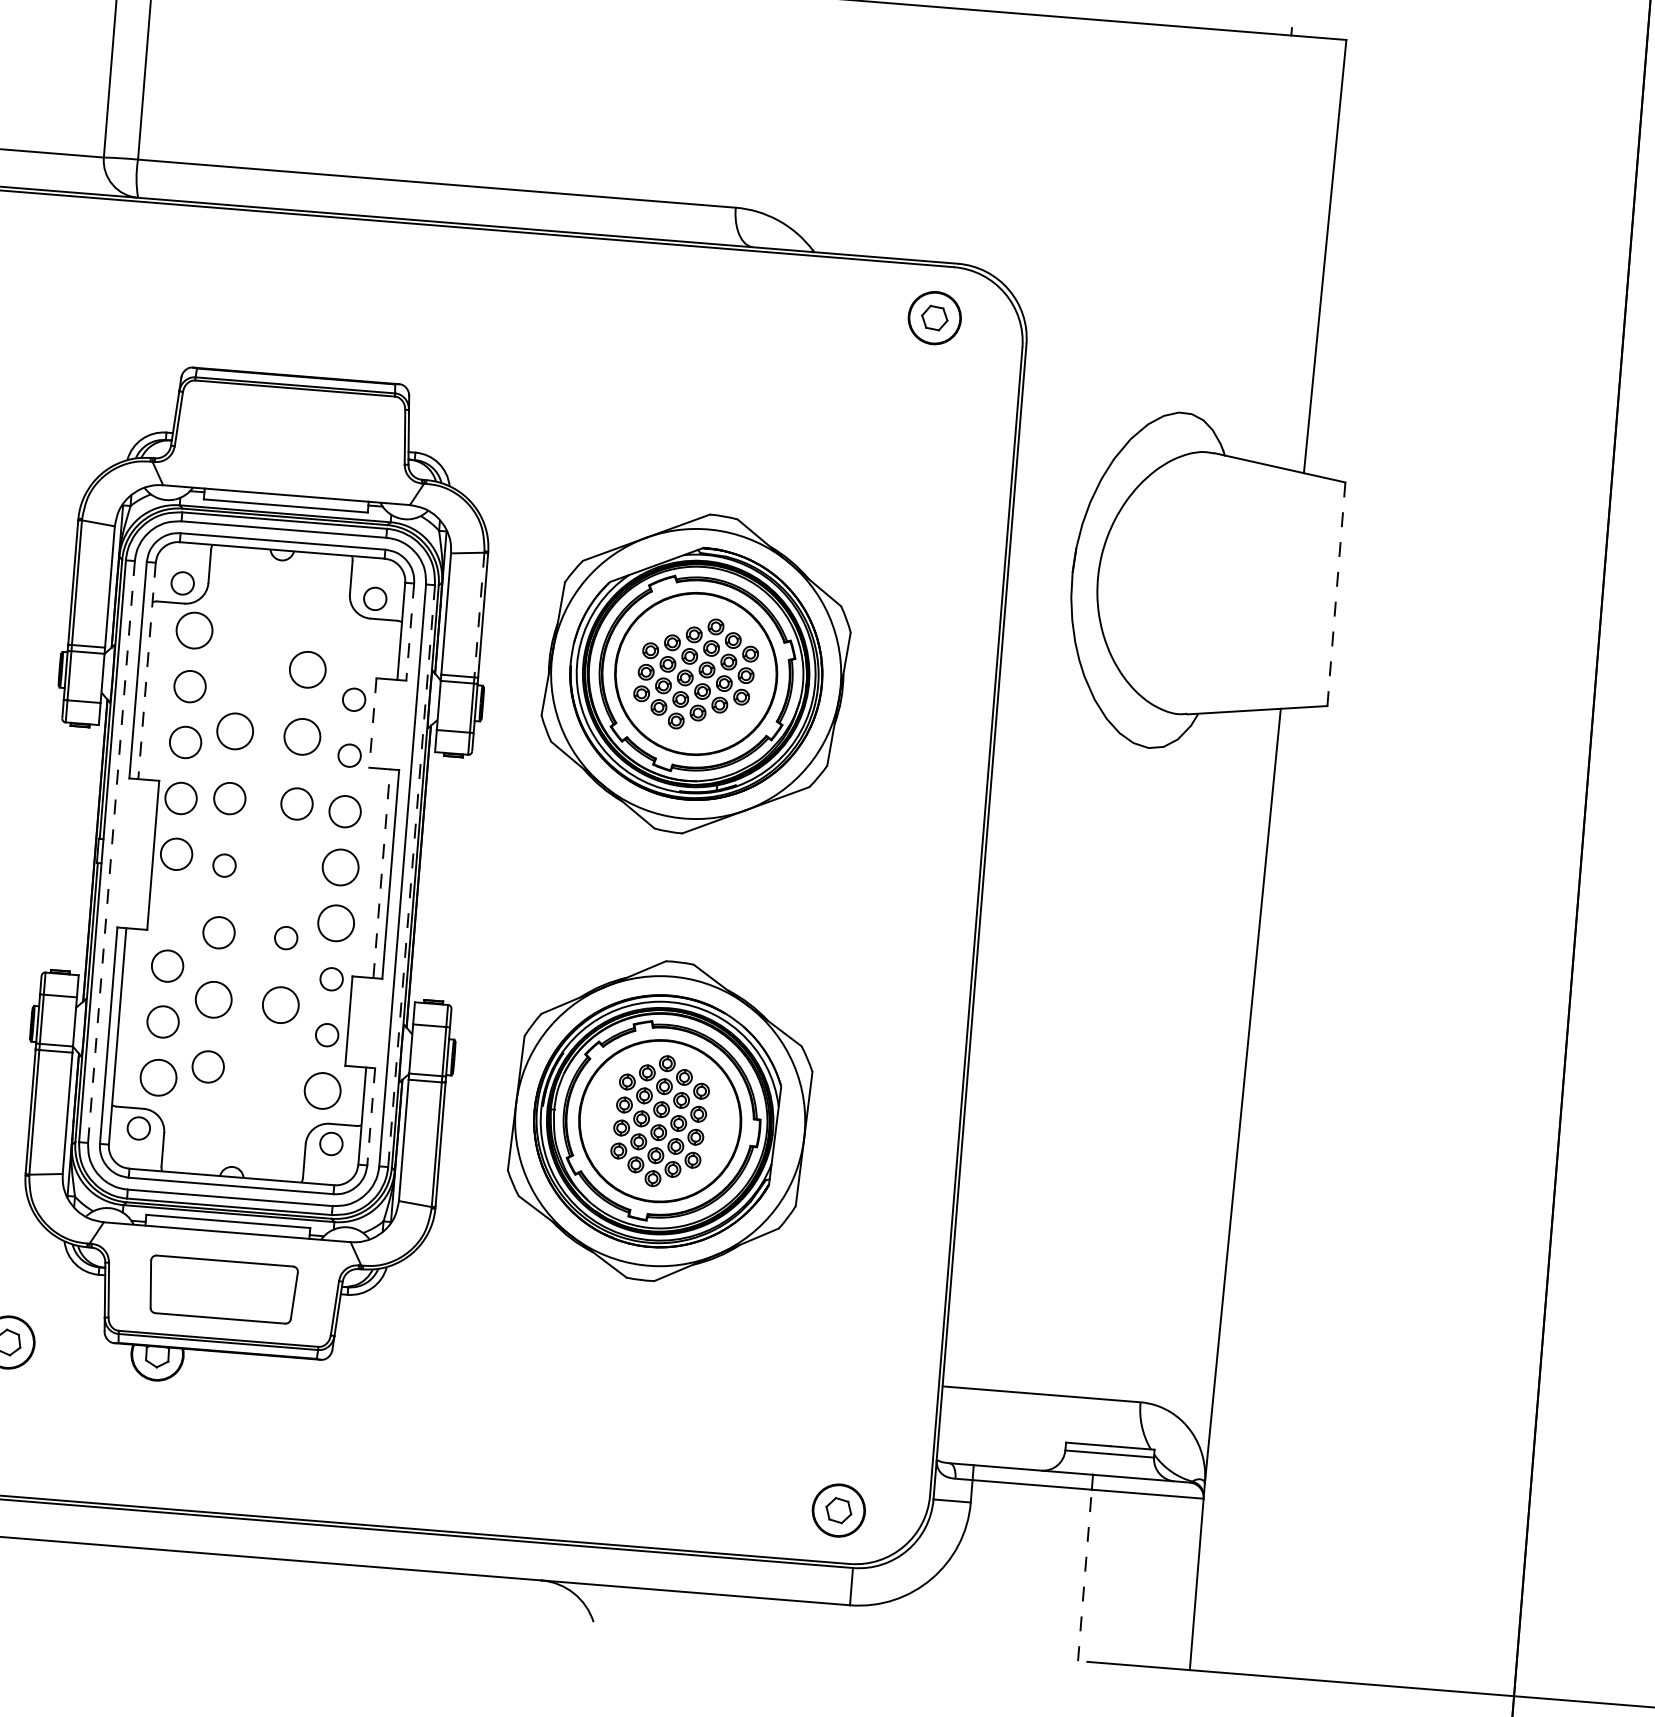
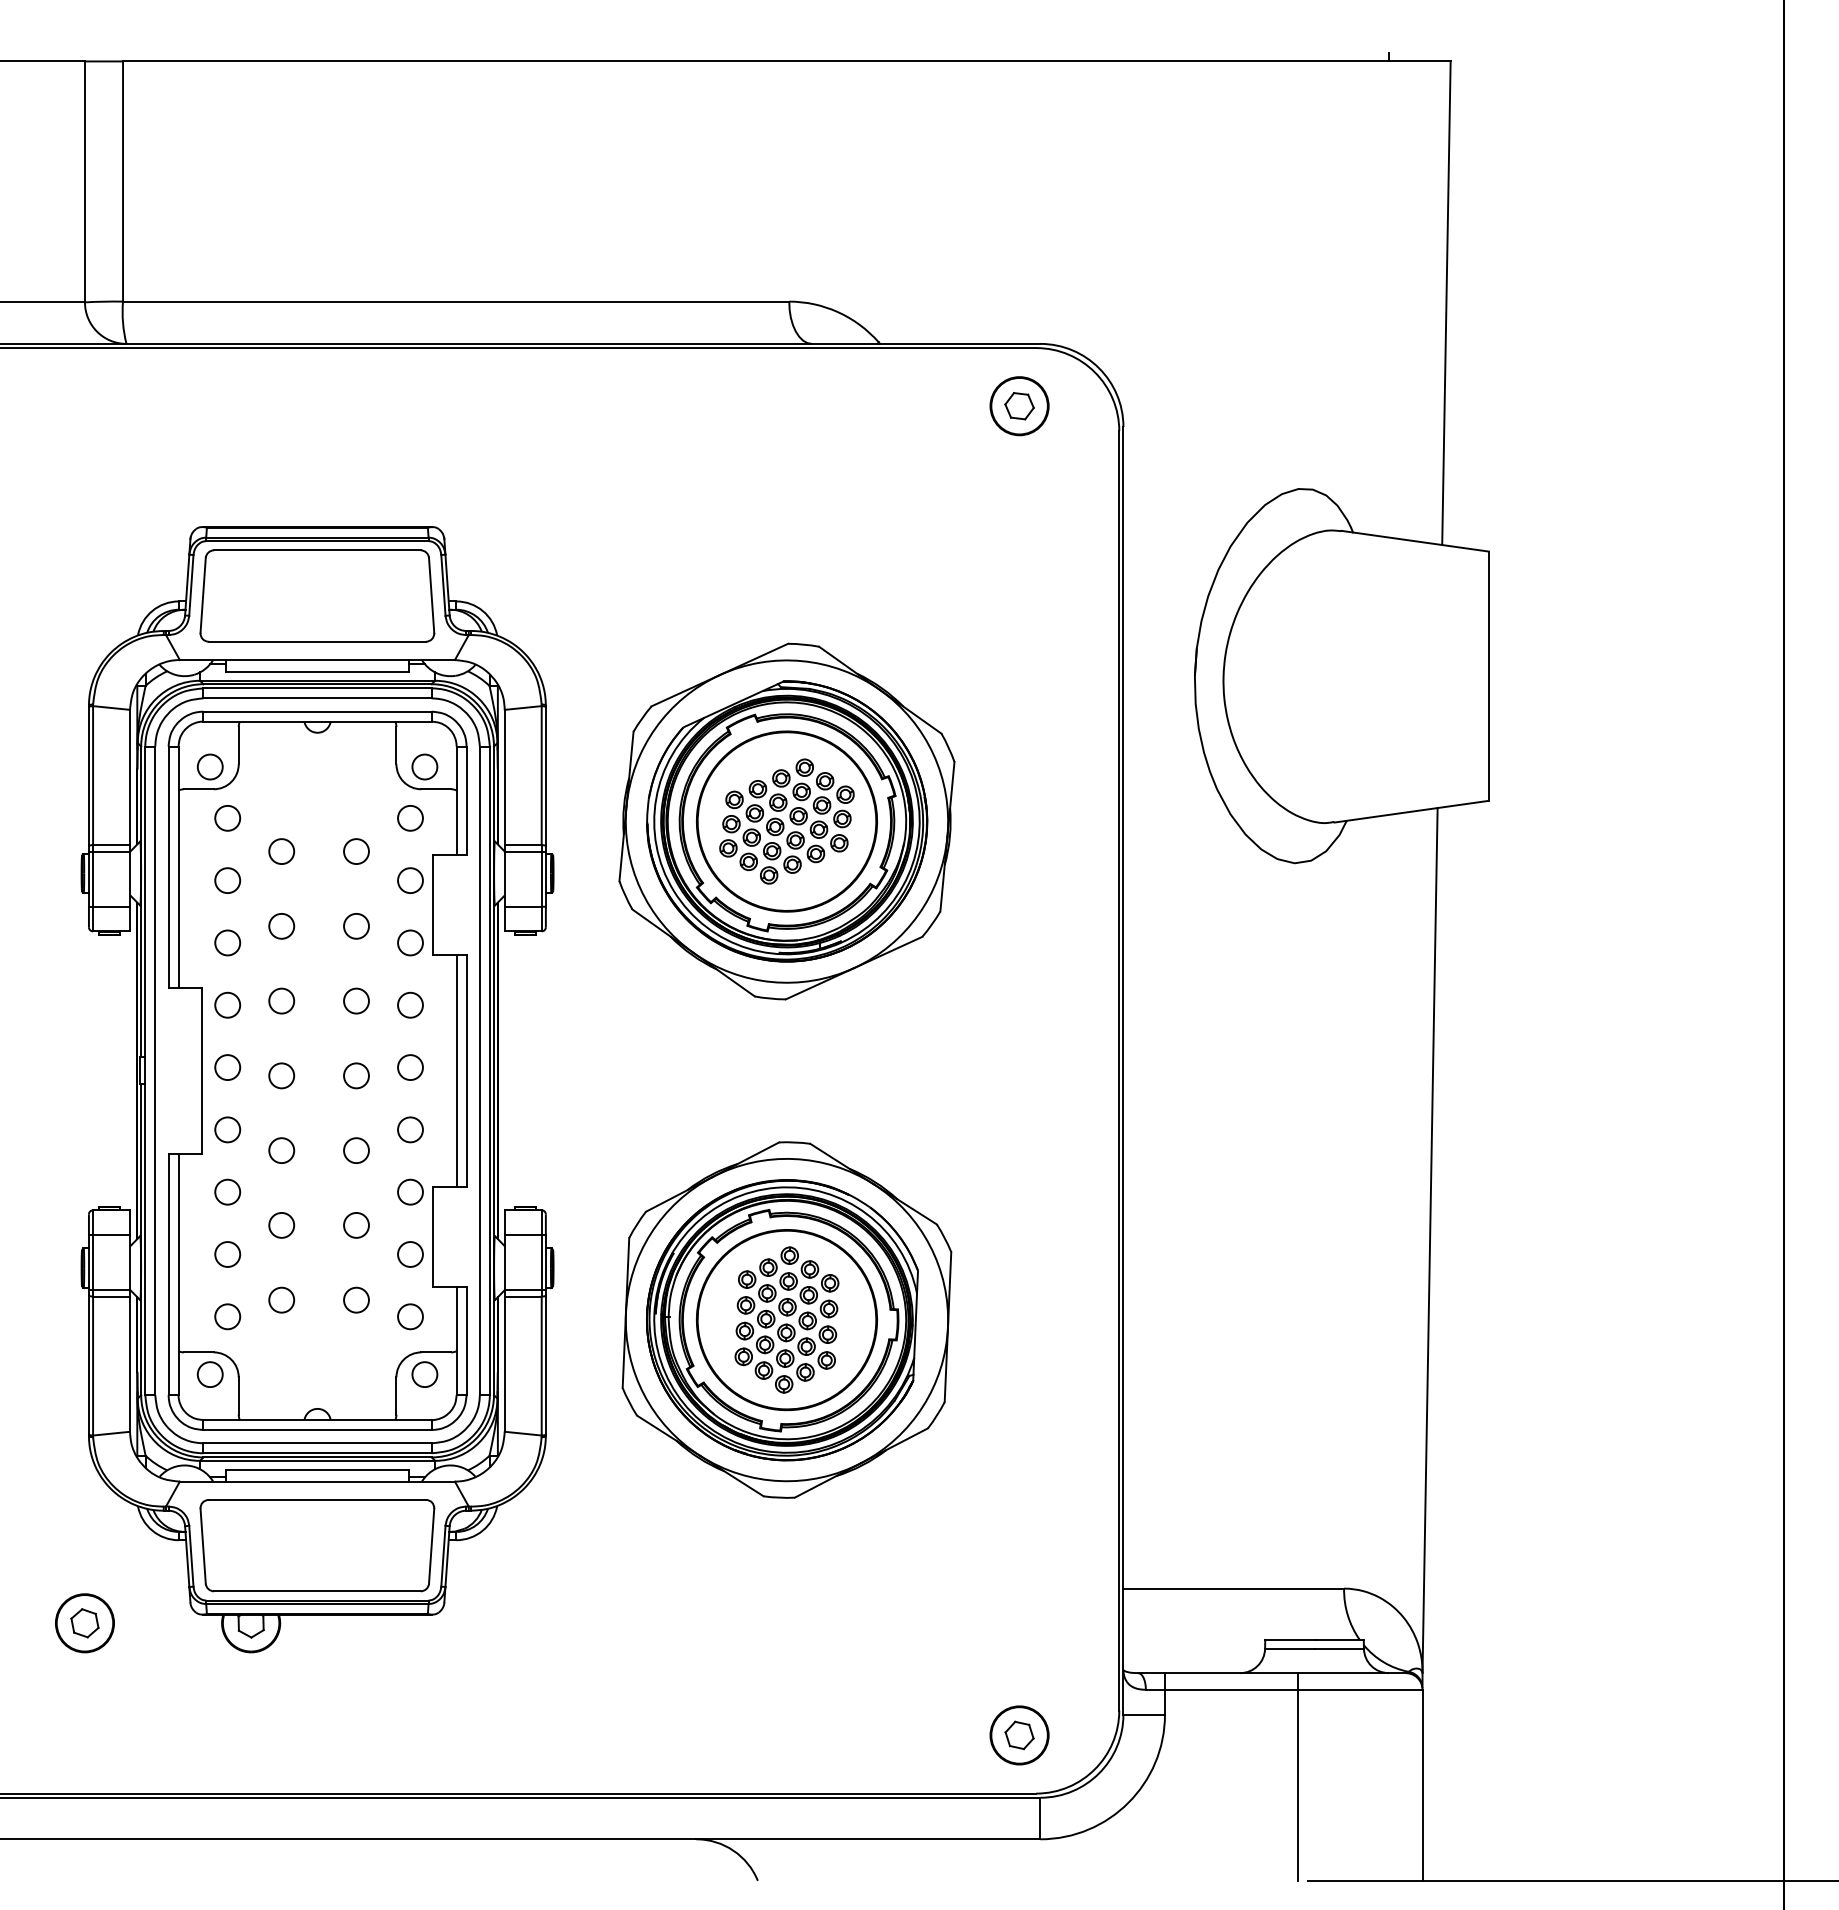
part: (291, 437) -> (317, 595), added
line: (1335, 594) -> (1488, 676), dashed -> solid
line: (479, 615) -> (541, 776), dashed -> solid
circle: (194, 630) -> (227, 818), size x0.62
line: (410, 632) -> (466, 801), dashed -> solid
circle: (358, 644) -> (410, 818), added
circle: (240, 664) -> (281, 851), added
circle: (307, 669) -> (356, 851), size x0.62
line: (146, 671) -> (178, 867), dashed -> solid
circle: (189, 686) -> (227, 880), size x0.71
line: (373, 722) -> (433, 904), dashed -> solid
circle: (235, 731) -> (281, 926), size x0.62
circle: (302, 736) -> (356, 925), size x0.62
circle: (185, 742) -> (227, 942), size x0.71
circle: (181, 797) -> (227, 1004), size x0.71
circle: (229, 798) -> (281, 1000), size x0.71
circle: (297, 803) -> (356, 1000), size x0.71
circle: (345, 810) -> (410, 1004), size x0.71
line: (111, 852) -> (155, 1071), dashed -> solid
circle: (176, 854) -> (227, 1067), size x0.71
circle: (340, 867) -> (410, 1067), size x0.62
circle: (291, 870) -> (356, 1075), added
line: (381, 873) -> (456, 1070), dashed -> solid
line: (411, 876) -> (489, 1071), dashed -> solid
circle: (172, 909) -> (227, 1129), added
circle: (336, 923) -> (410, 1129), size x0.62
circle: (218, 932) -> (281, 1150), size x0.71
circle: (167, 965) -> (227, 1191), size x0.71
circle: (213, 998) -> (281, 1224), size x0.62
circle: (280, 1005) -> (356, 1225), size x0.62
circle: (162, 1021) -> (227, 1254), size x0.71
circle: (208, 1066) -> (281, 1299), size x0.71
circle: (275, 1071) -> (356, 1299), added
circle: (158, 1077) -> (227, 1316), size x0.62
circle: (322, 1090) -> (410, 1316), size x0.62
line: (371, 1117) -> (466, 1341), dashed -> solid
part: (222, 1289) -> (317, 1545), size x1.43
line: (1084, 1575) -> (1297, 1785), dashed -> solid

